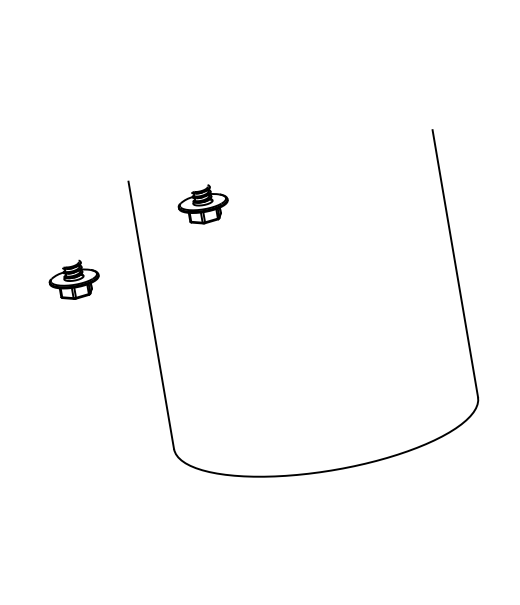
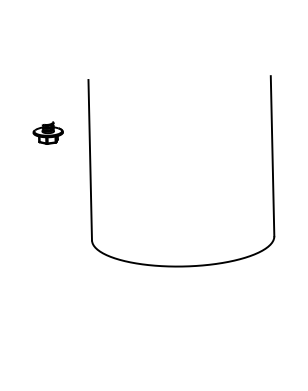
part: (201, 204) -> (129, 99), removed

